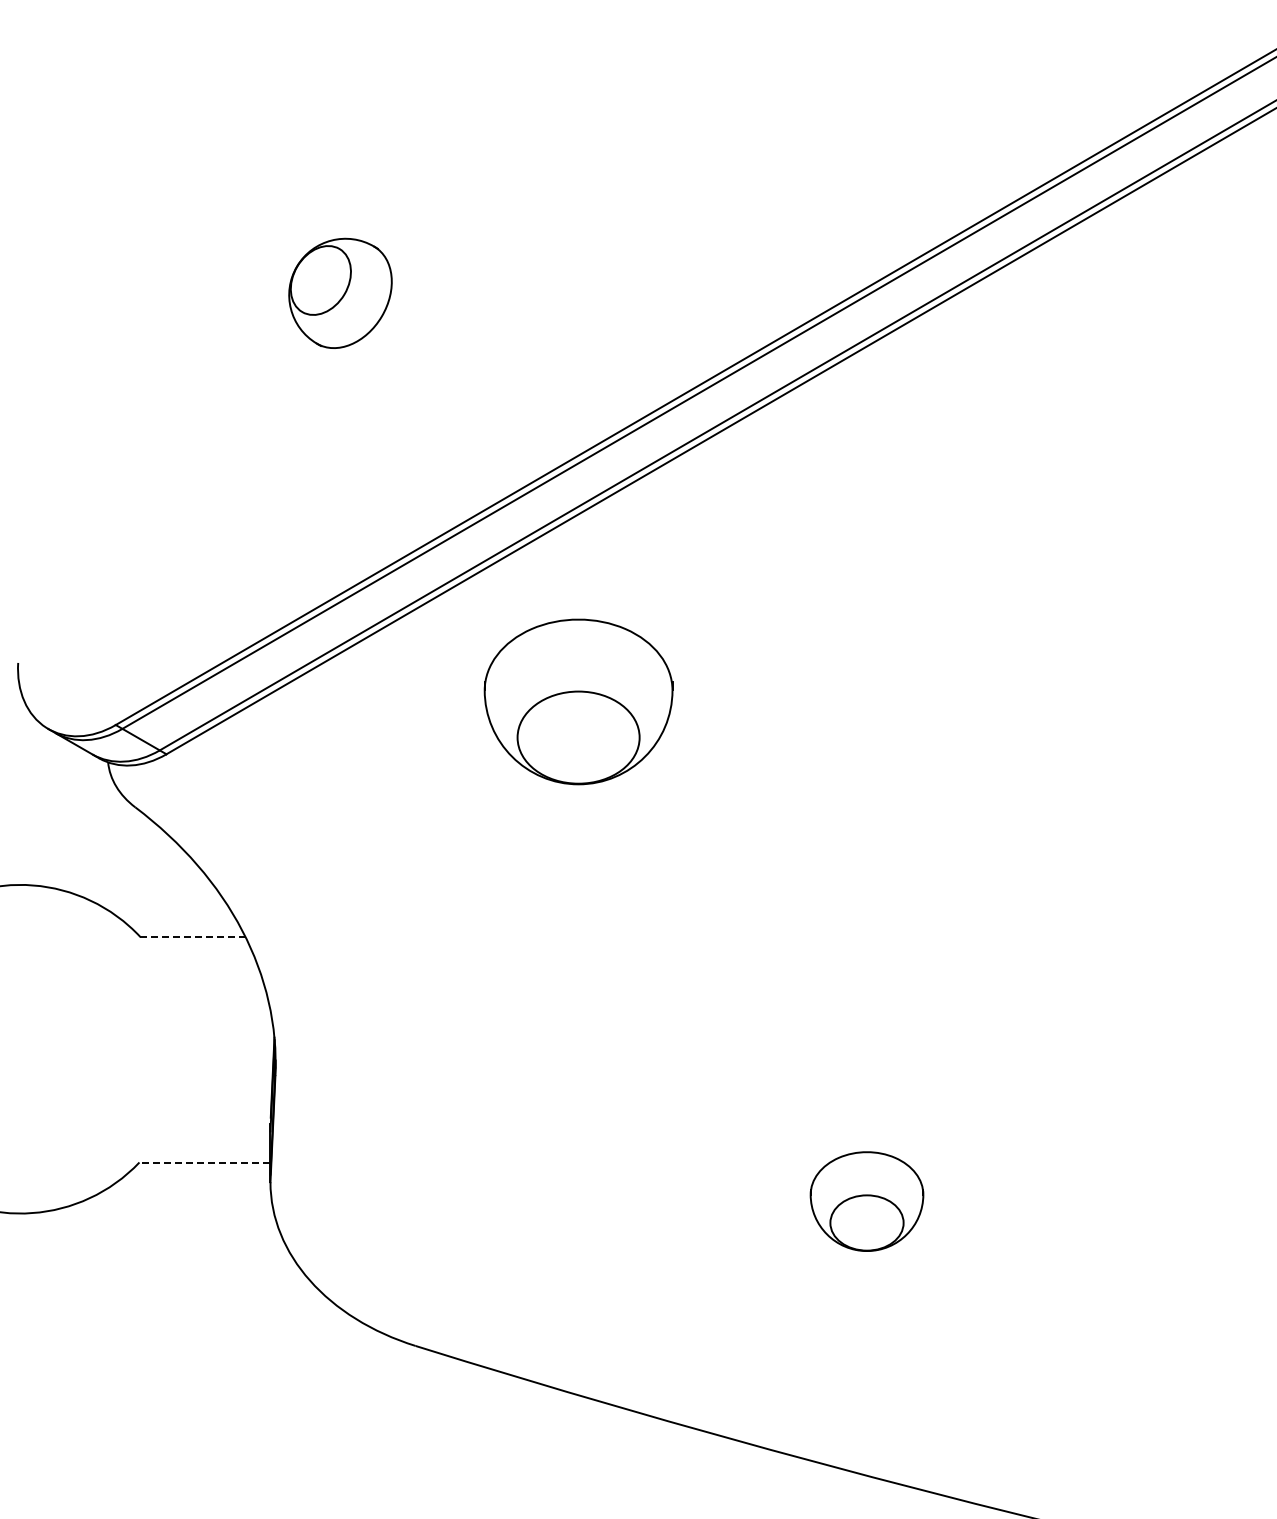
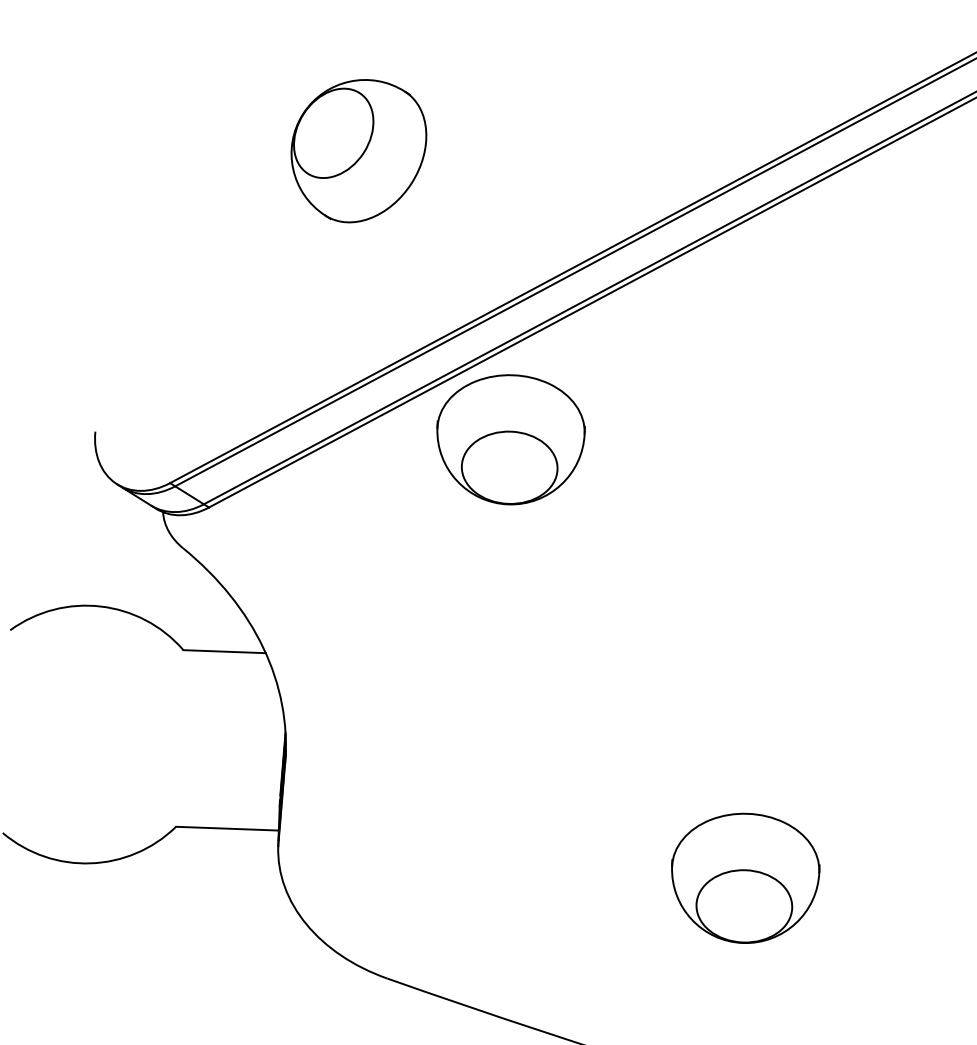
part: (340, 293) -> (358, 151), size x1.67
part: (578, 701) -> (510, 439), moved
line: (193, 937) -> (224, 651), dashed -> solid
line: (204, 1162) -> (227, 828), dashed -> solid
part: (866, 1201) -> (744, 878), size x1.67

